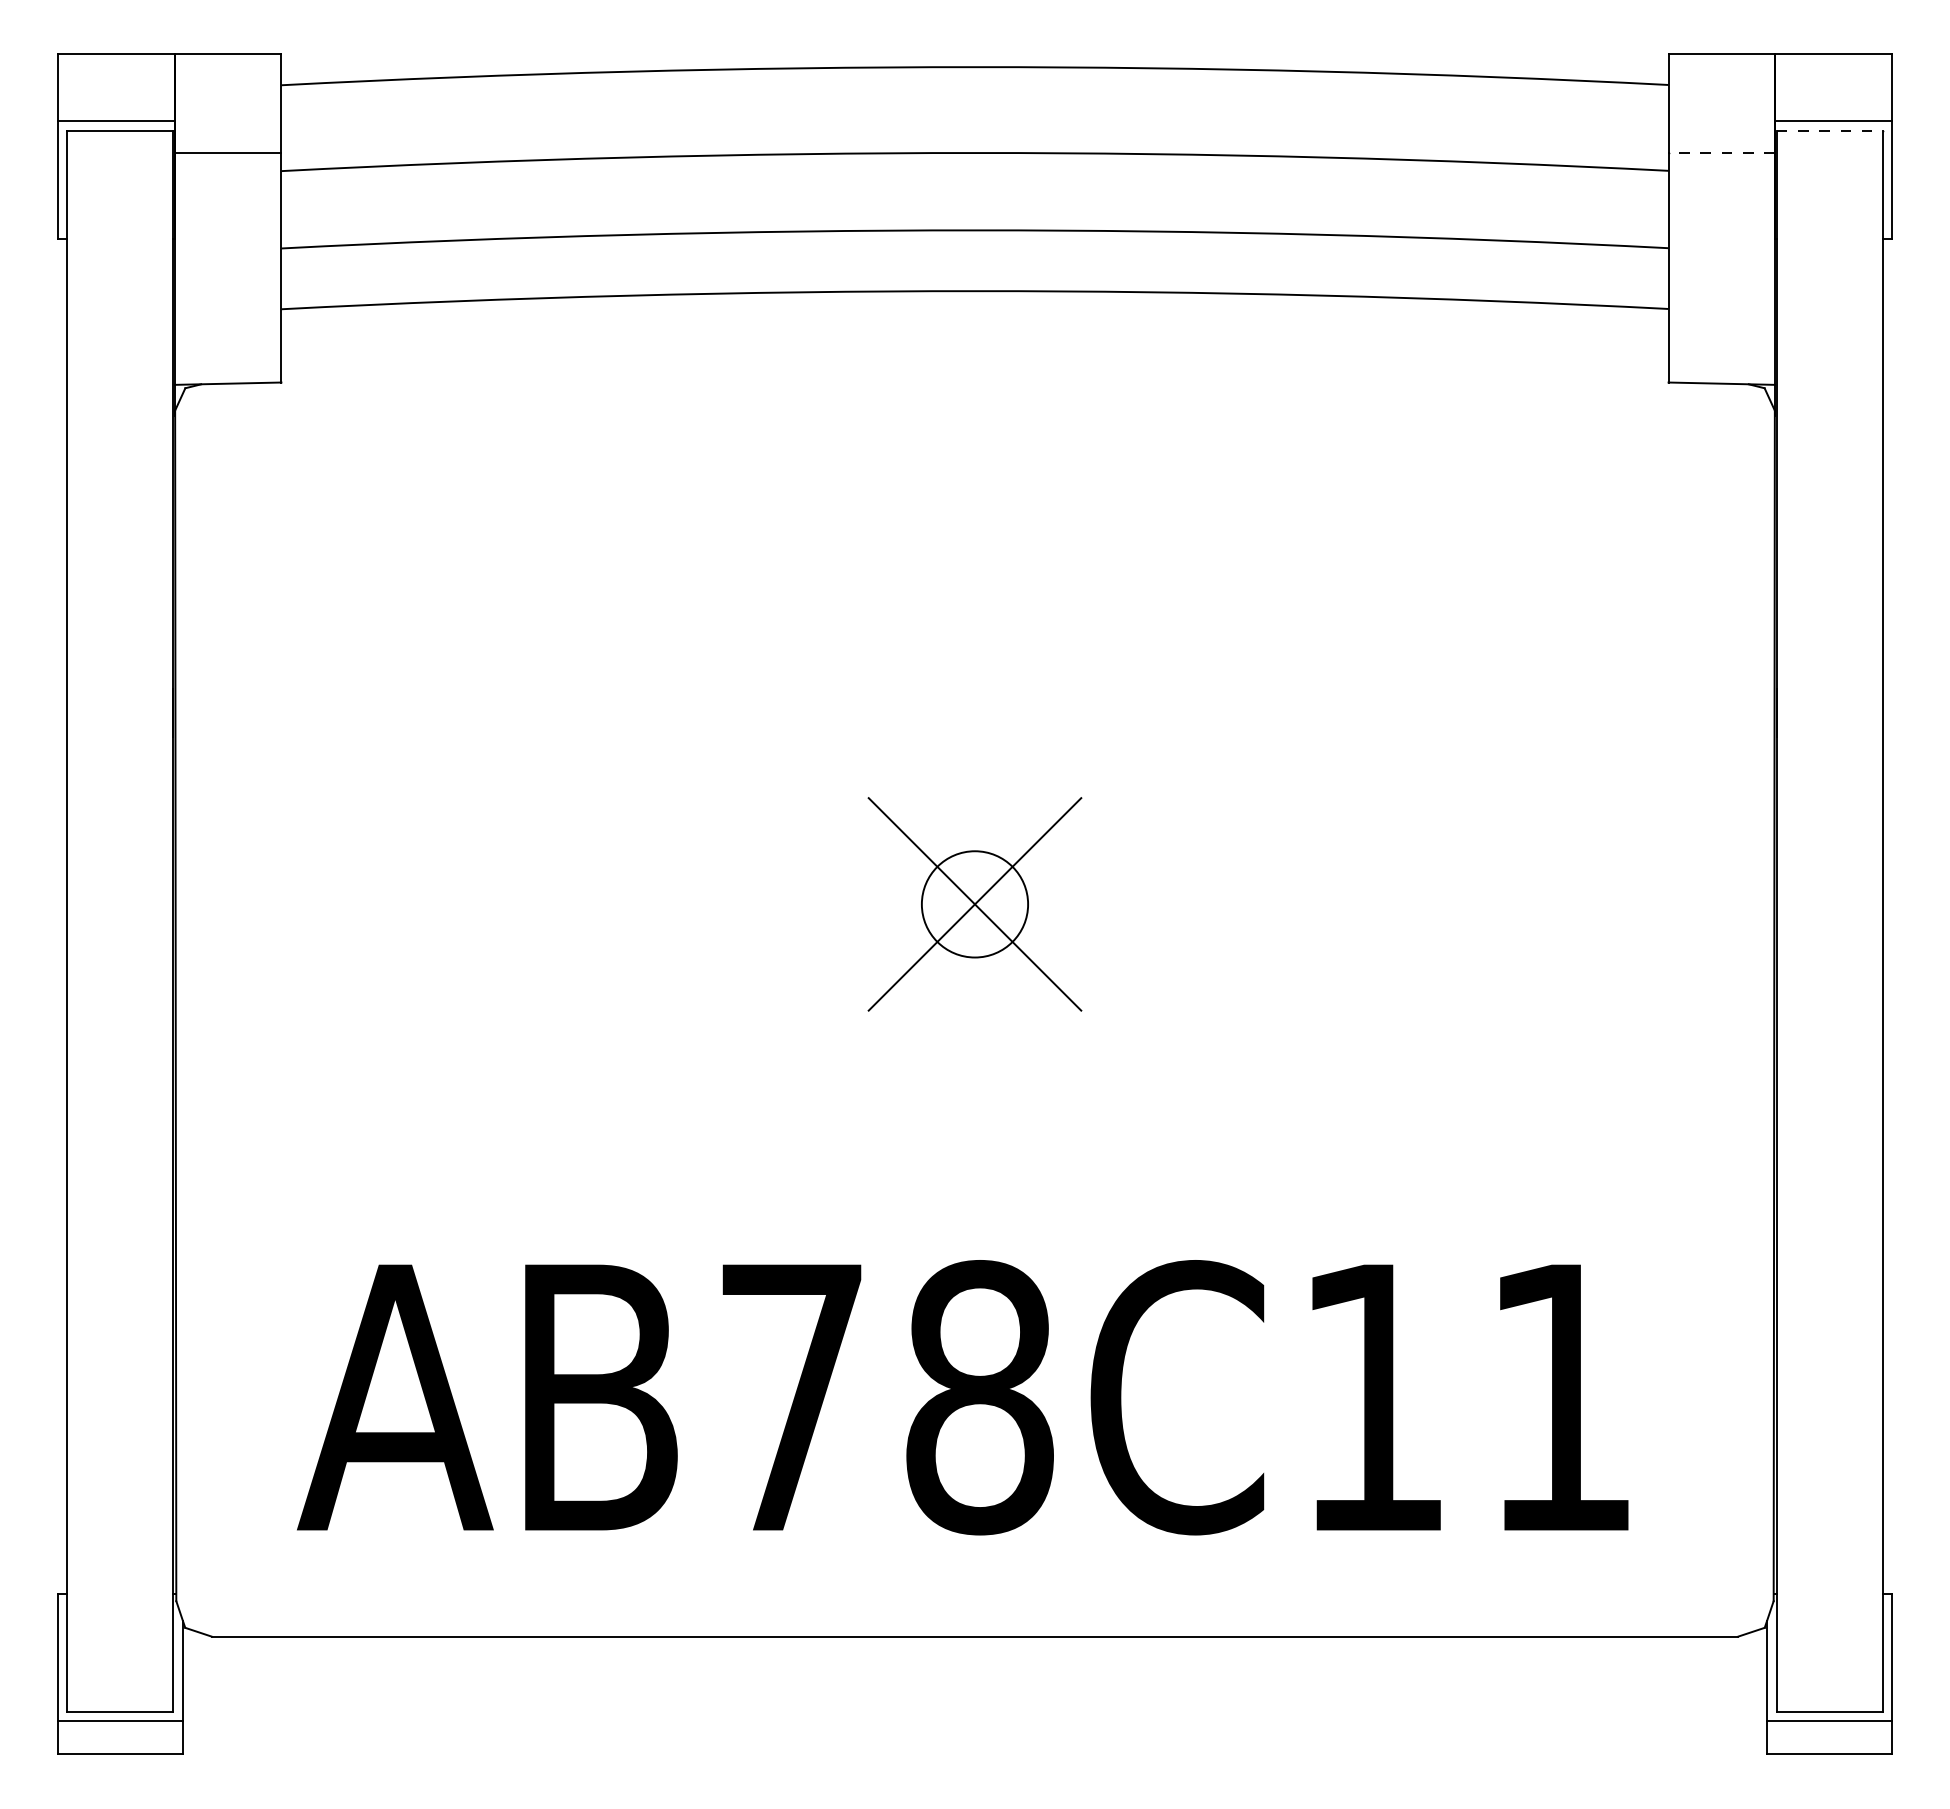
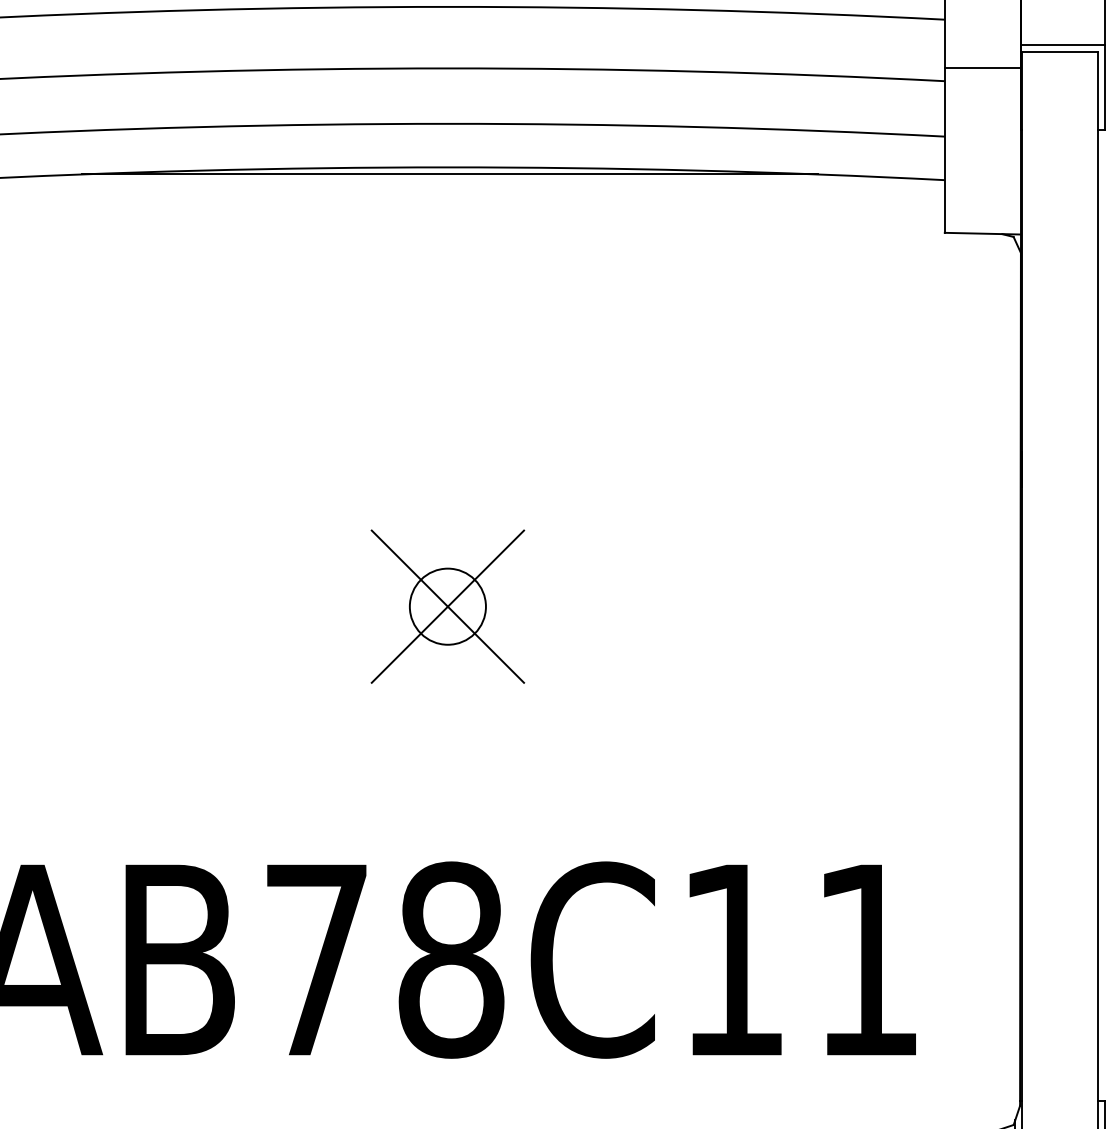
line: (1830, 130) -> (1060, 52), dashed -> solid
line: (1721, 153) -> (982, 68), dashed -> solid
line: (977, 300) -> (449, 174), added

